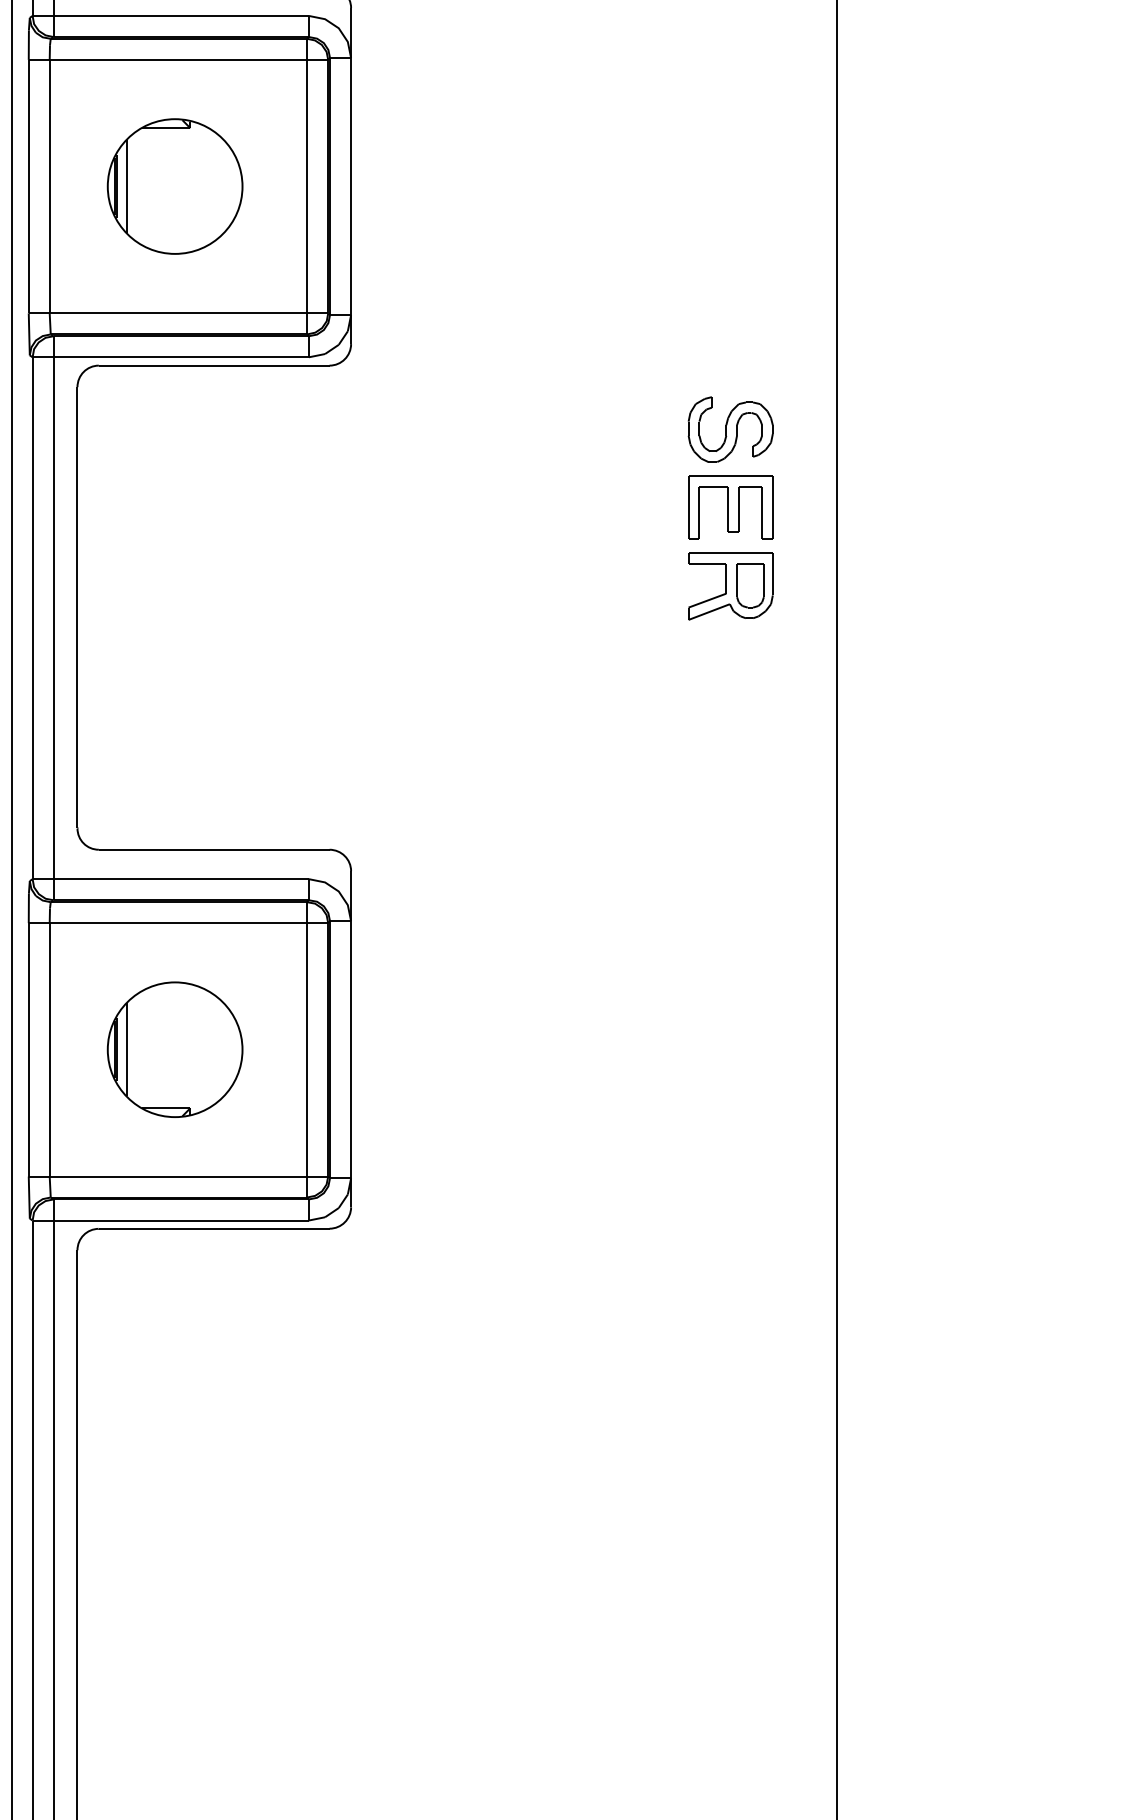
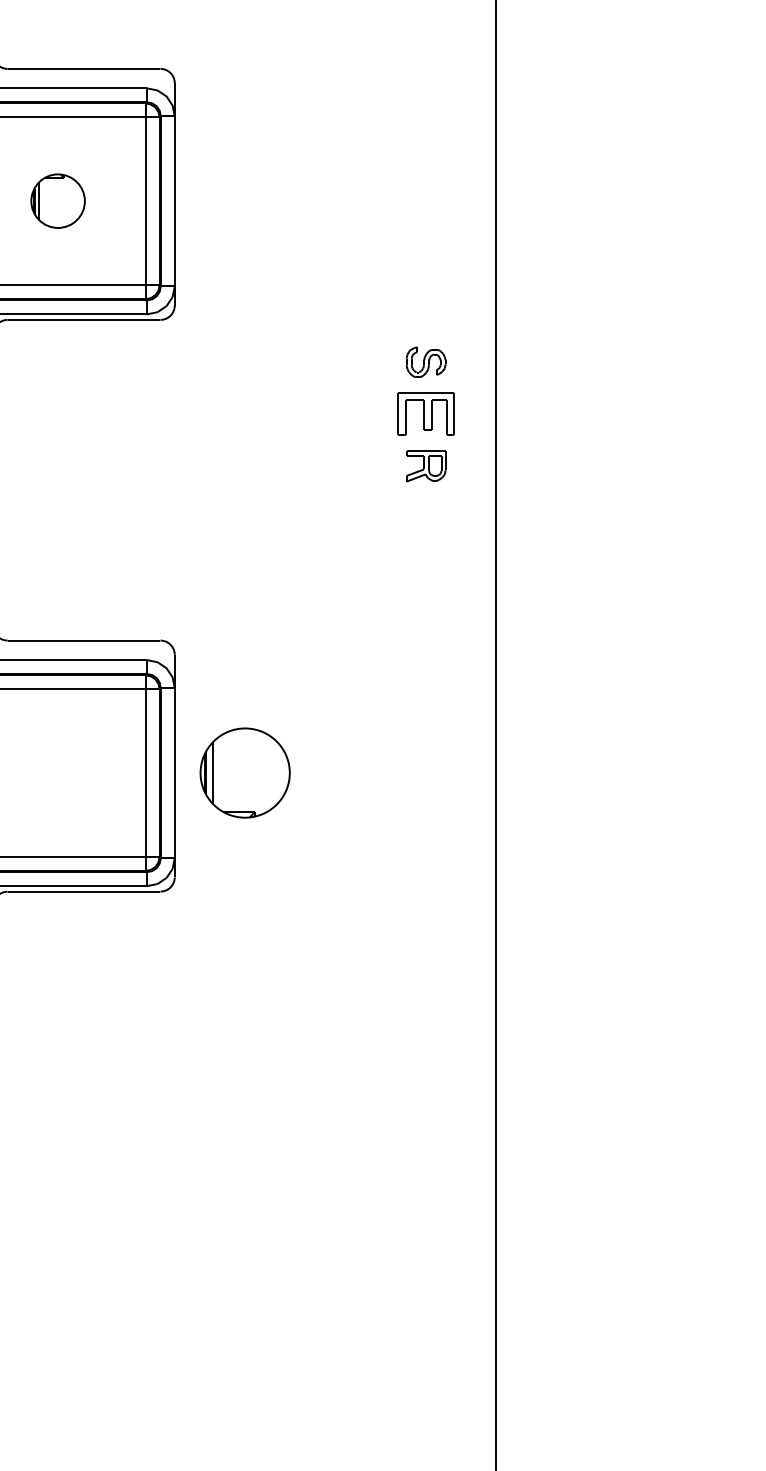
part: (174, 185) -> (57, 200), size x0.6
part: (729, 429) -> (425, 362), size x0.7
part: (729, 585) -> (425, 465), size x0.7
part: (174, 1048) -> (244, 772), moved

